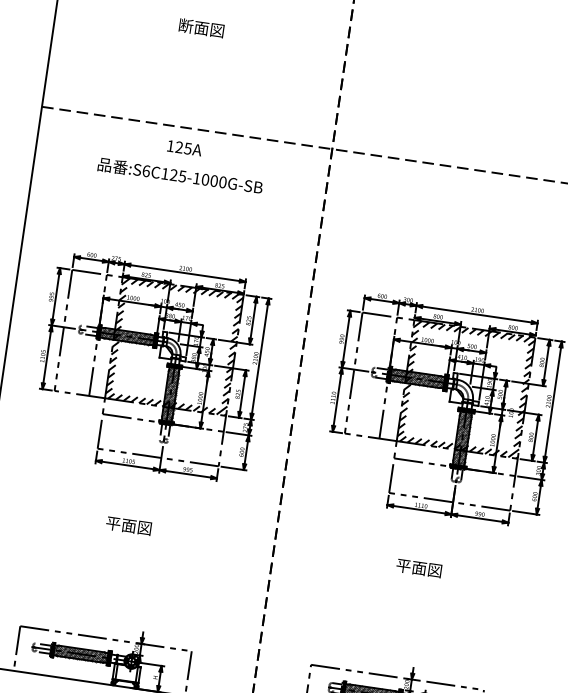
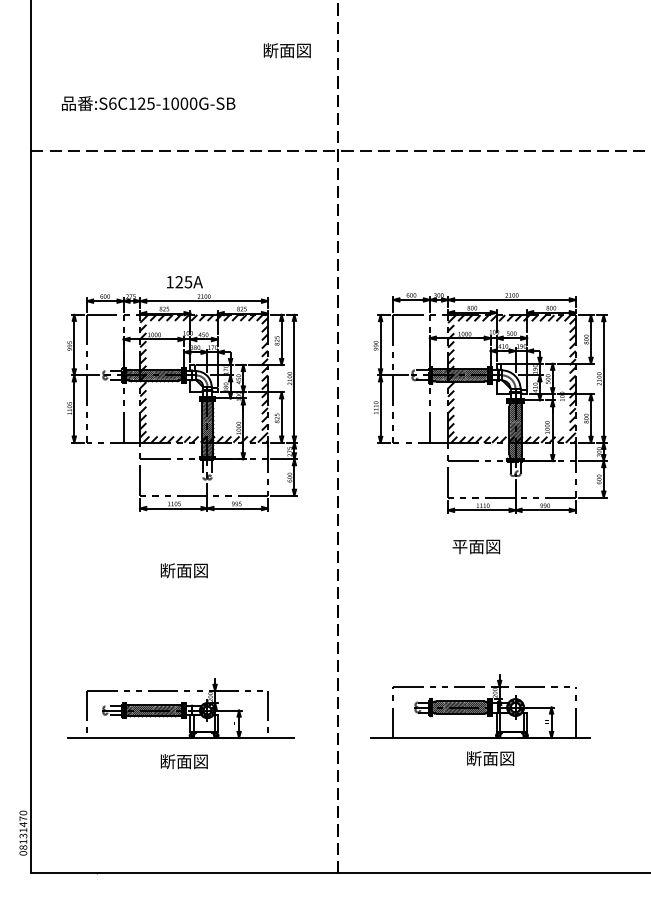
text: (200, 27) -> (286, 50), moved
text: (184, 148) -> (184, 282), moved
text: (180, 175) -> (148, 103), moved
text: (113, 523) -> (167, 570), 平面図 -> 断面図
text: (419, 567) -> (476, 546), moved

